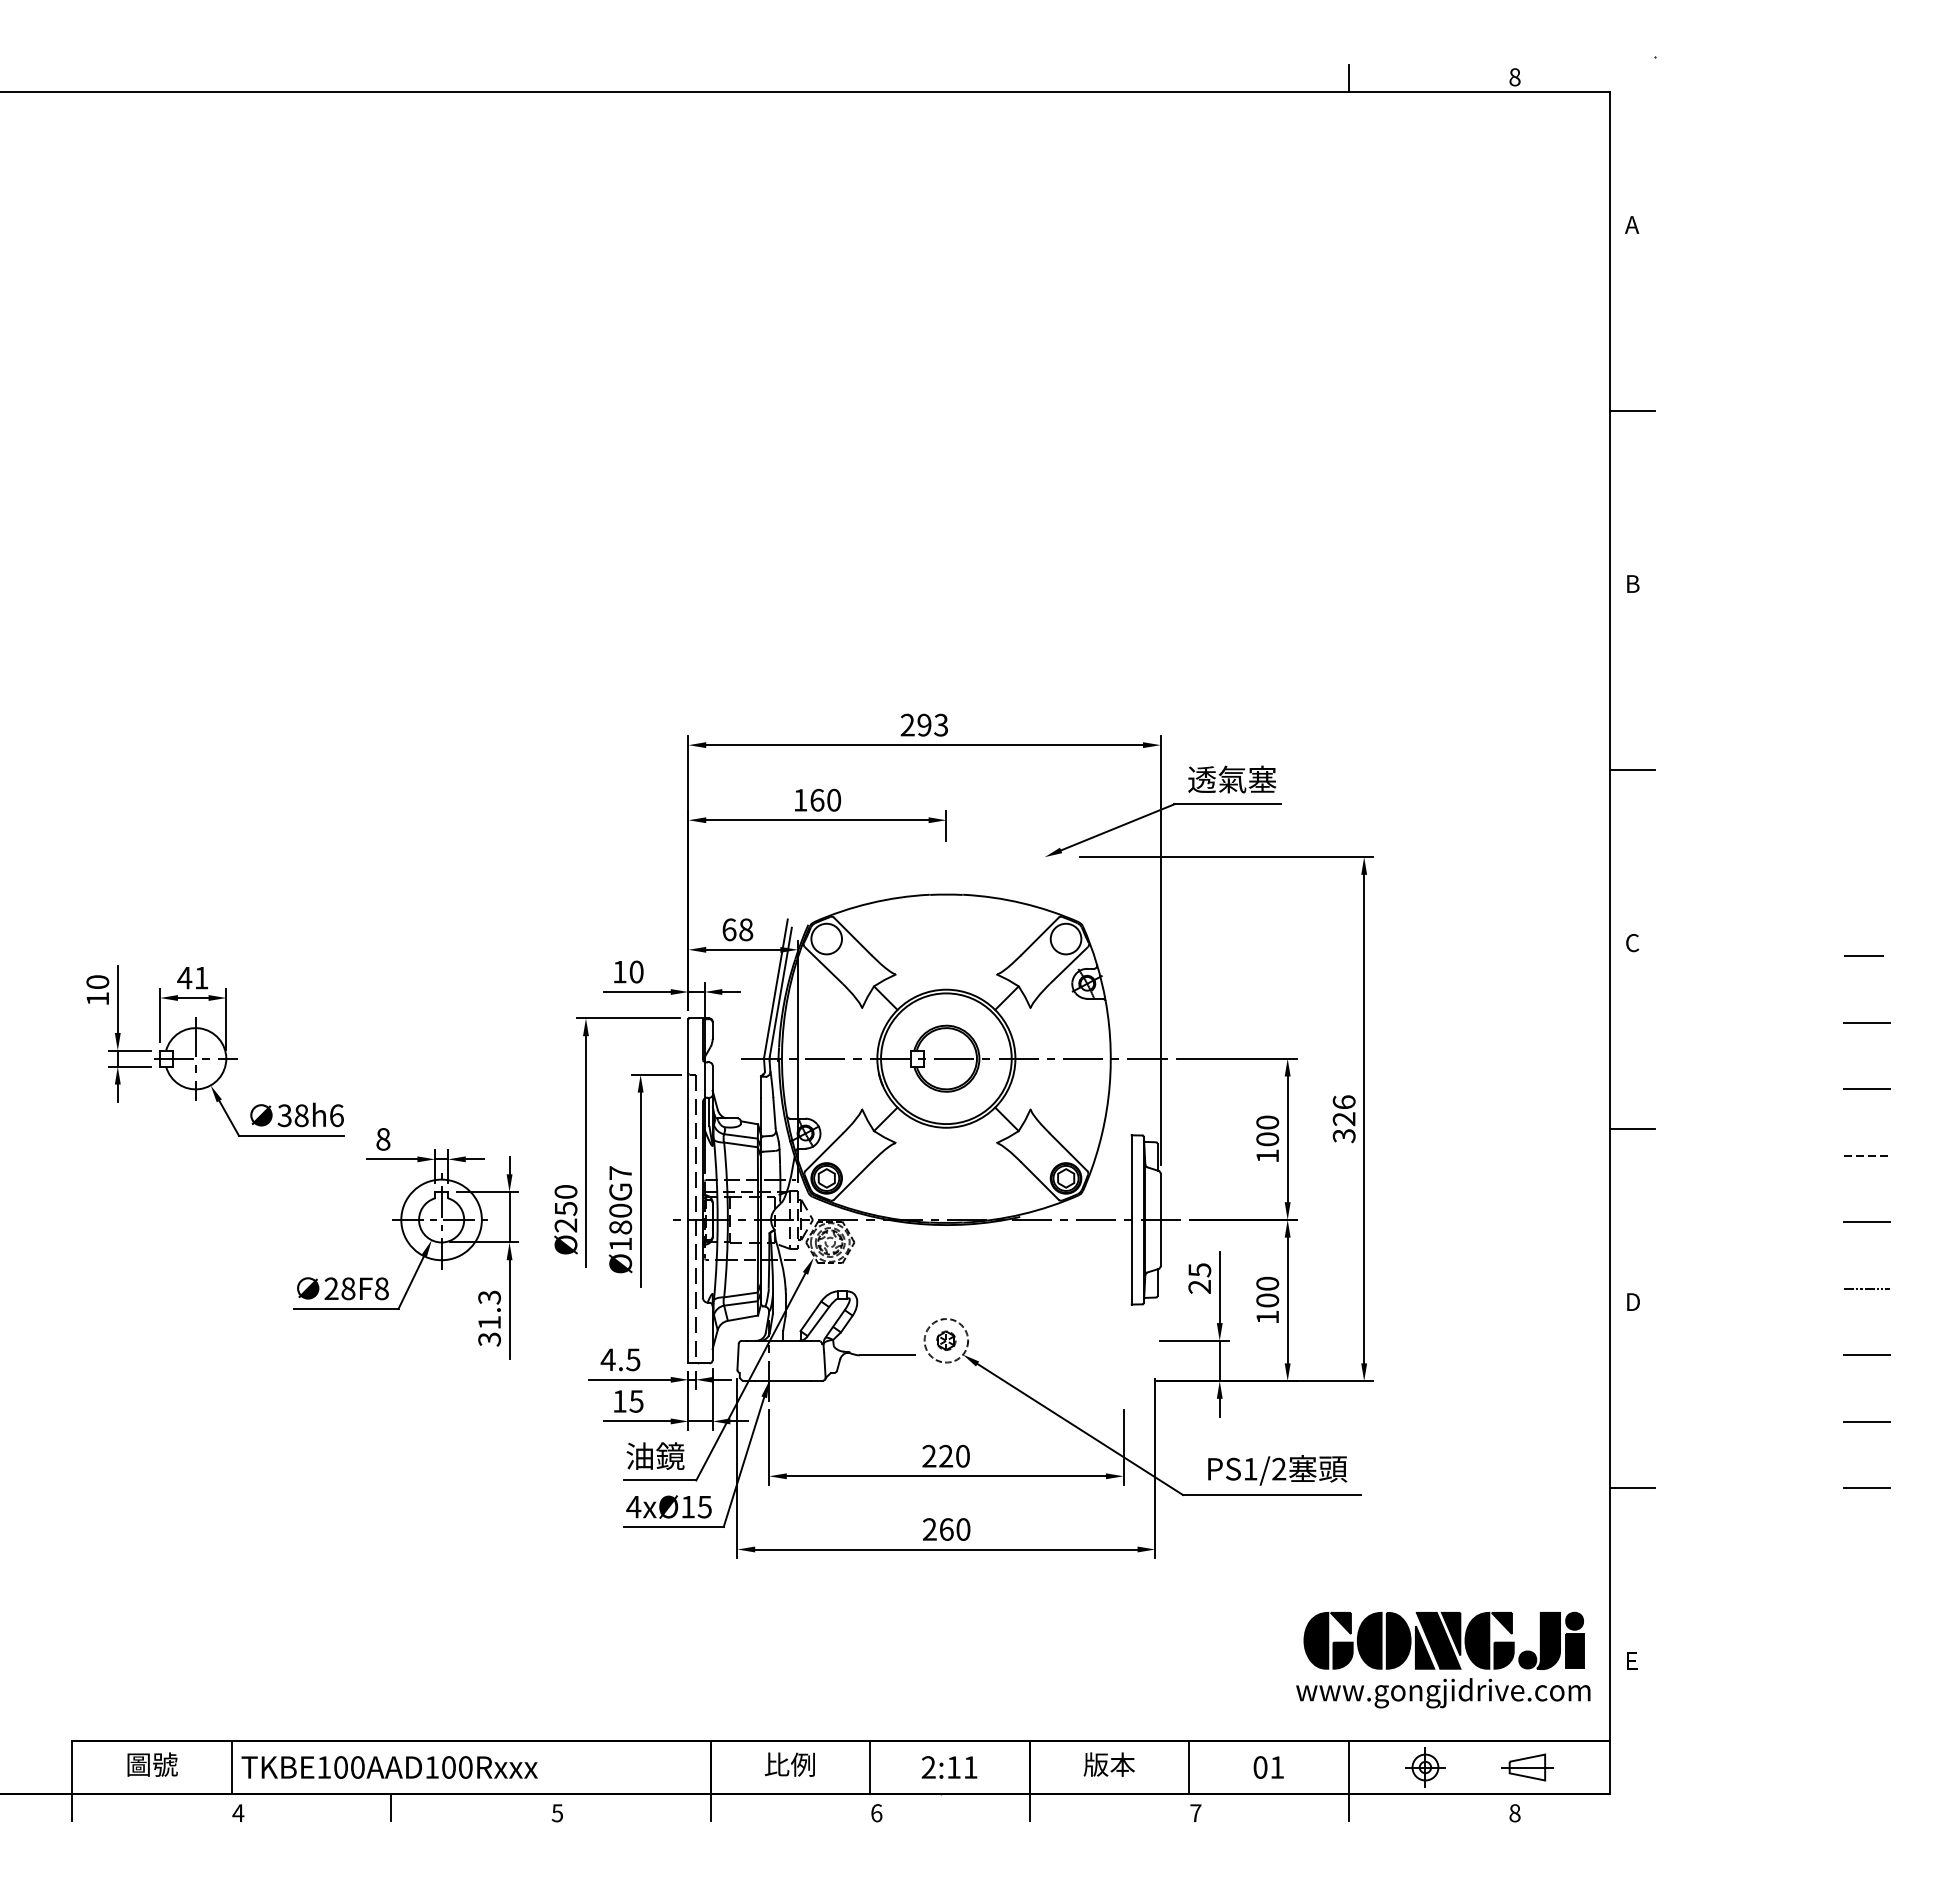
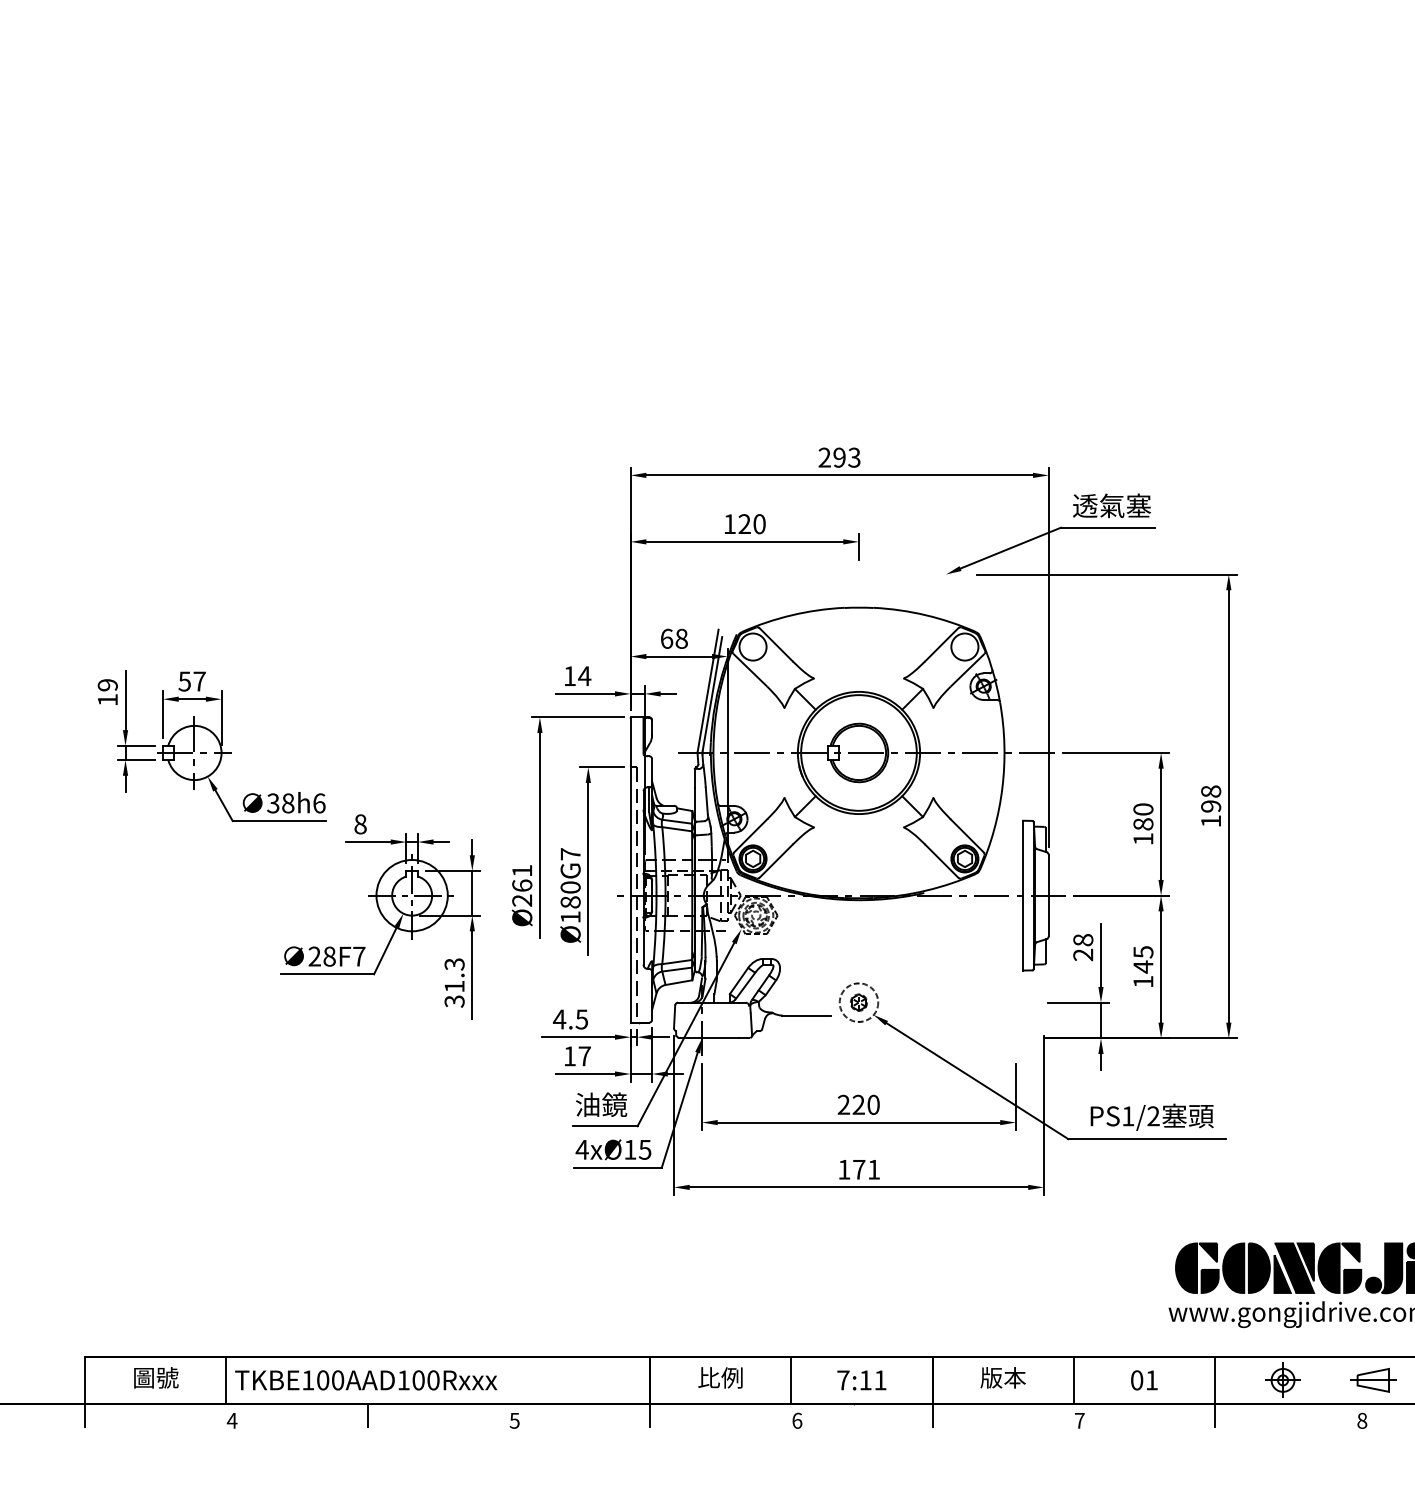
text: (817, 799) -> (744, 523), 160 -> 120
text: (636, 971) -> (584, 675), 10 -> 14
text: (192, 978) -> (191, 681), 41 -> 57
text: (97, 982) -> (107, 685), 10 -> 19
text: (1343, 1119) -> (1210, 806), 326 -> 198
text: (1267, 1139) -> (1143, 824), 100 -> 180
text: (565, 1200) -> (521, 878), Ø250 -> Ø261
text: (1199, 1270) -> (1083, 940), 25 -> 28
text: (381, 1288) -> (358, 956), 28F8 -> 28F7
text: (1267, 1292) -> (1143, 959), 100 -> 145
text: (636, 1401) -> (584, 1056), 15 -> 17
text: (946, 1529) -> (859, 1169), 260 -> 171
text: (928, 1767) -> (843, 1380), 2:11 -> 7:11

